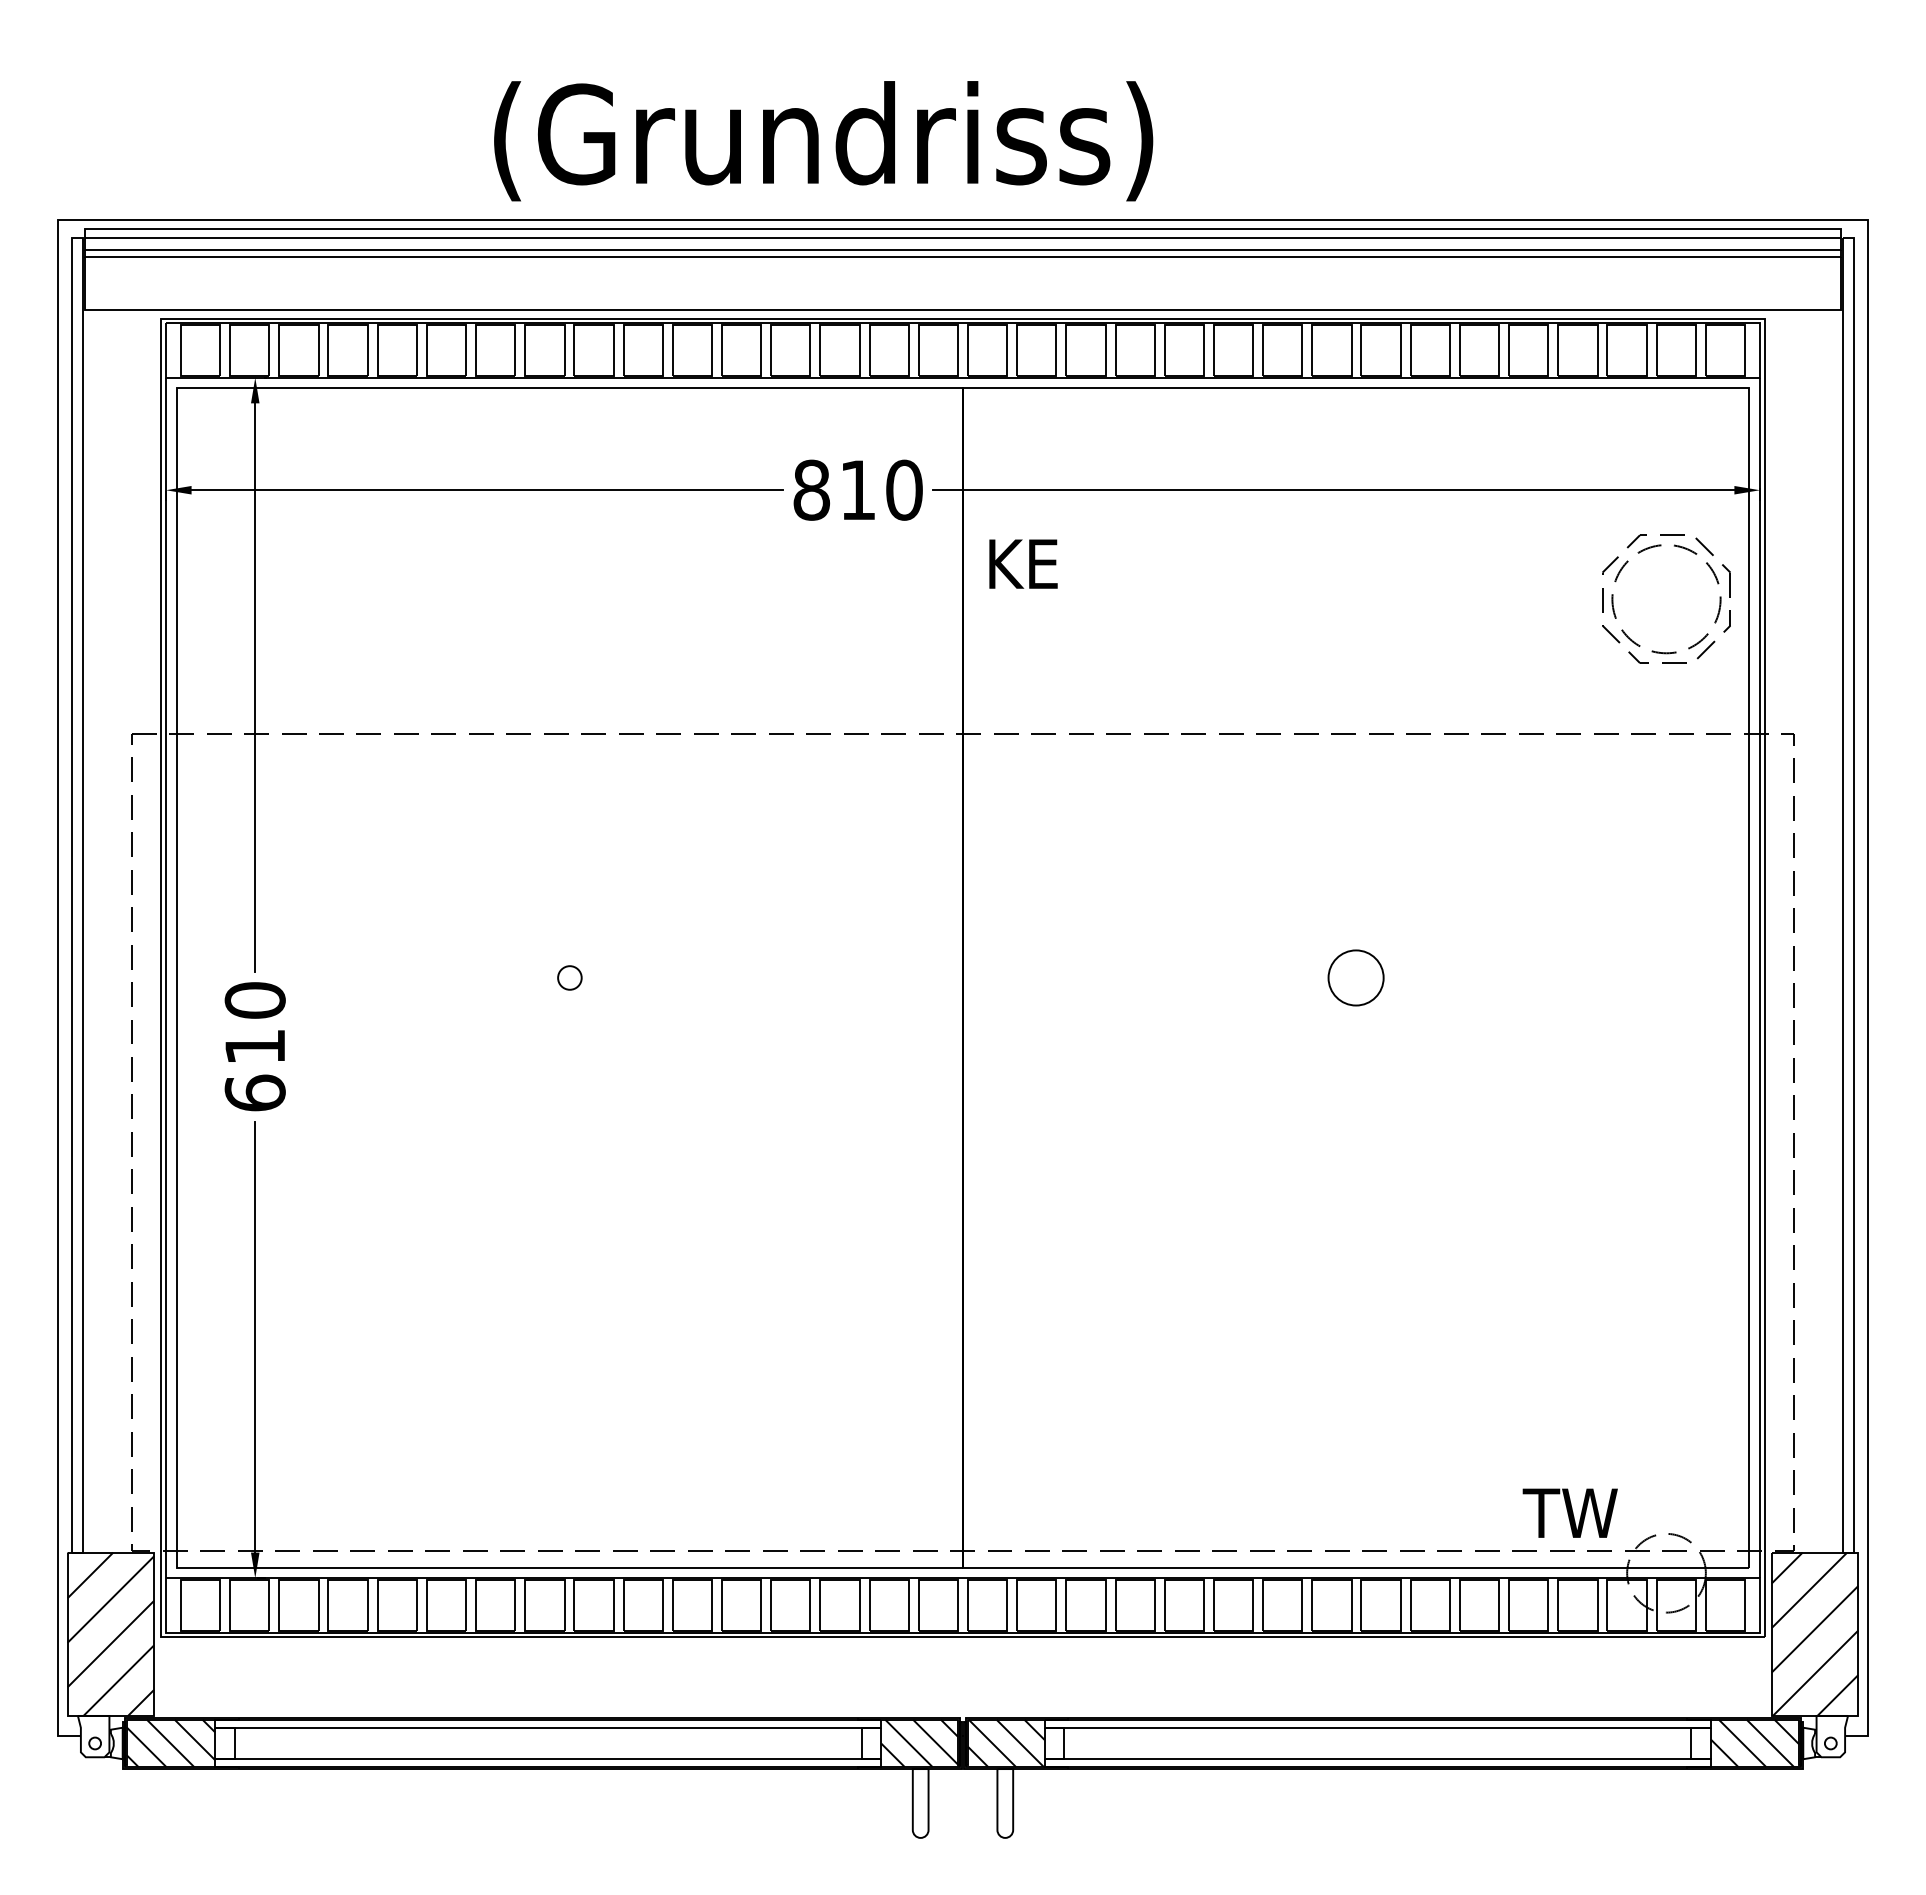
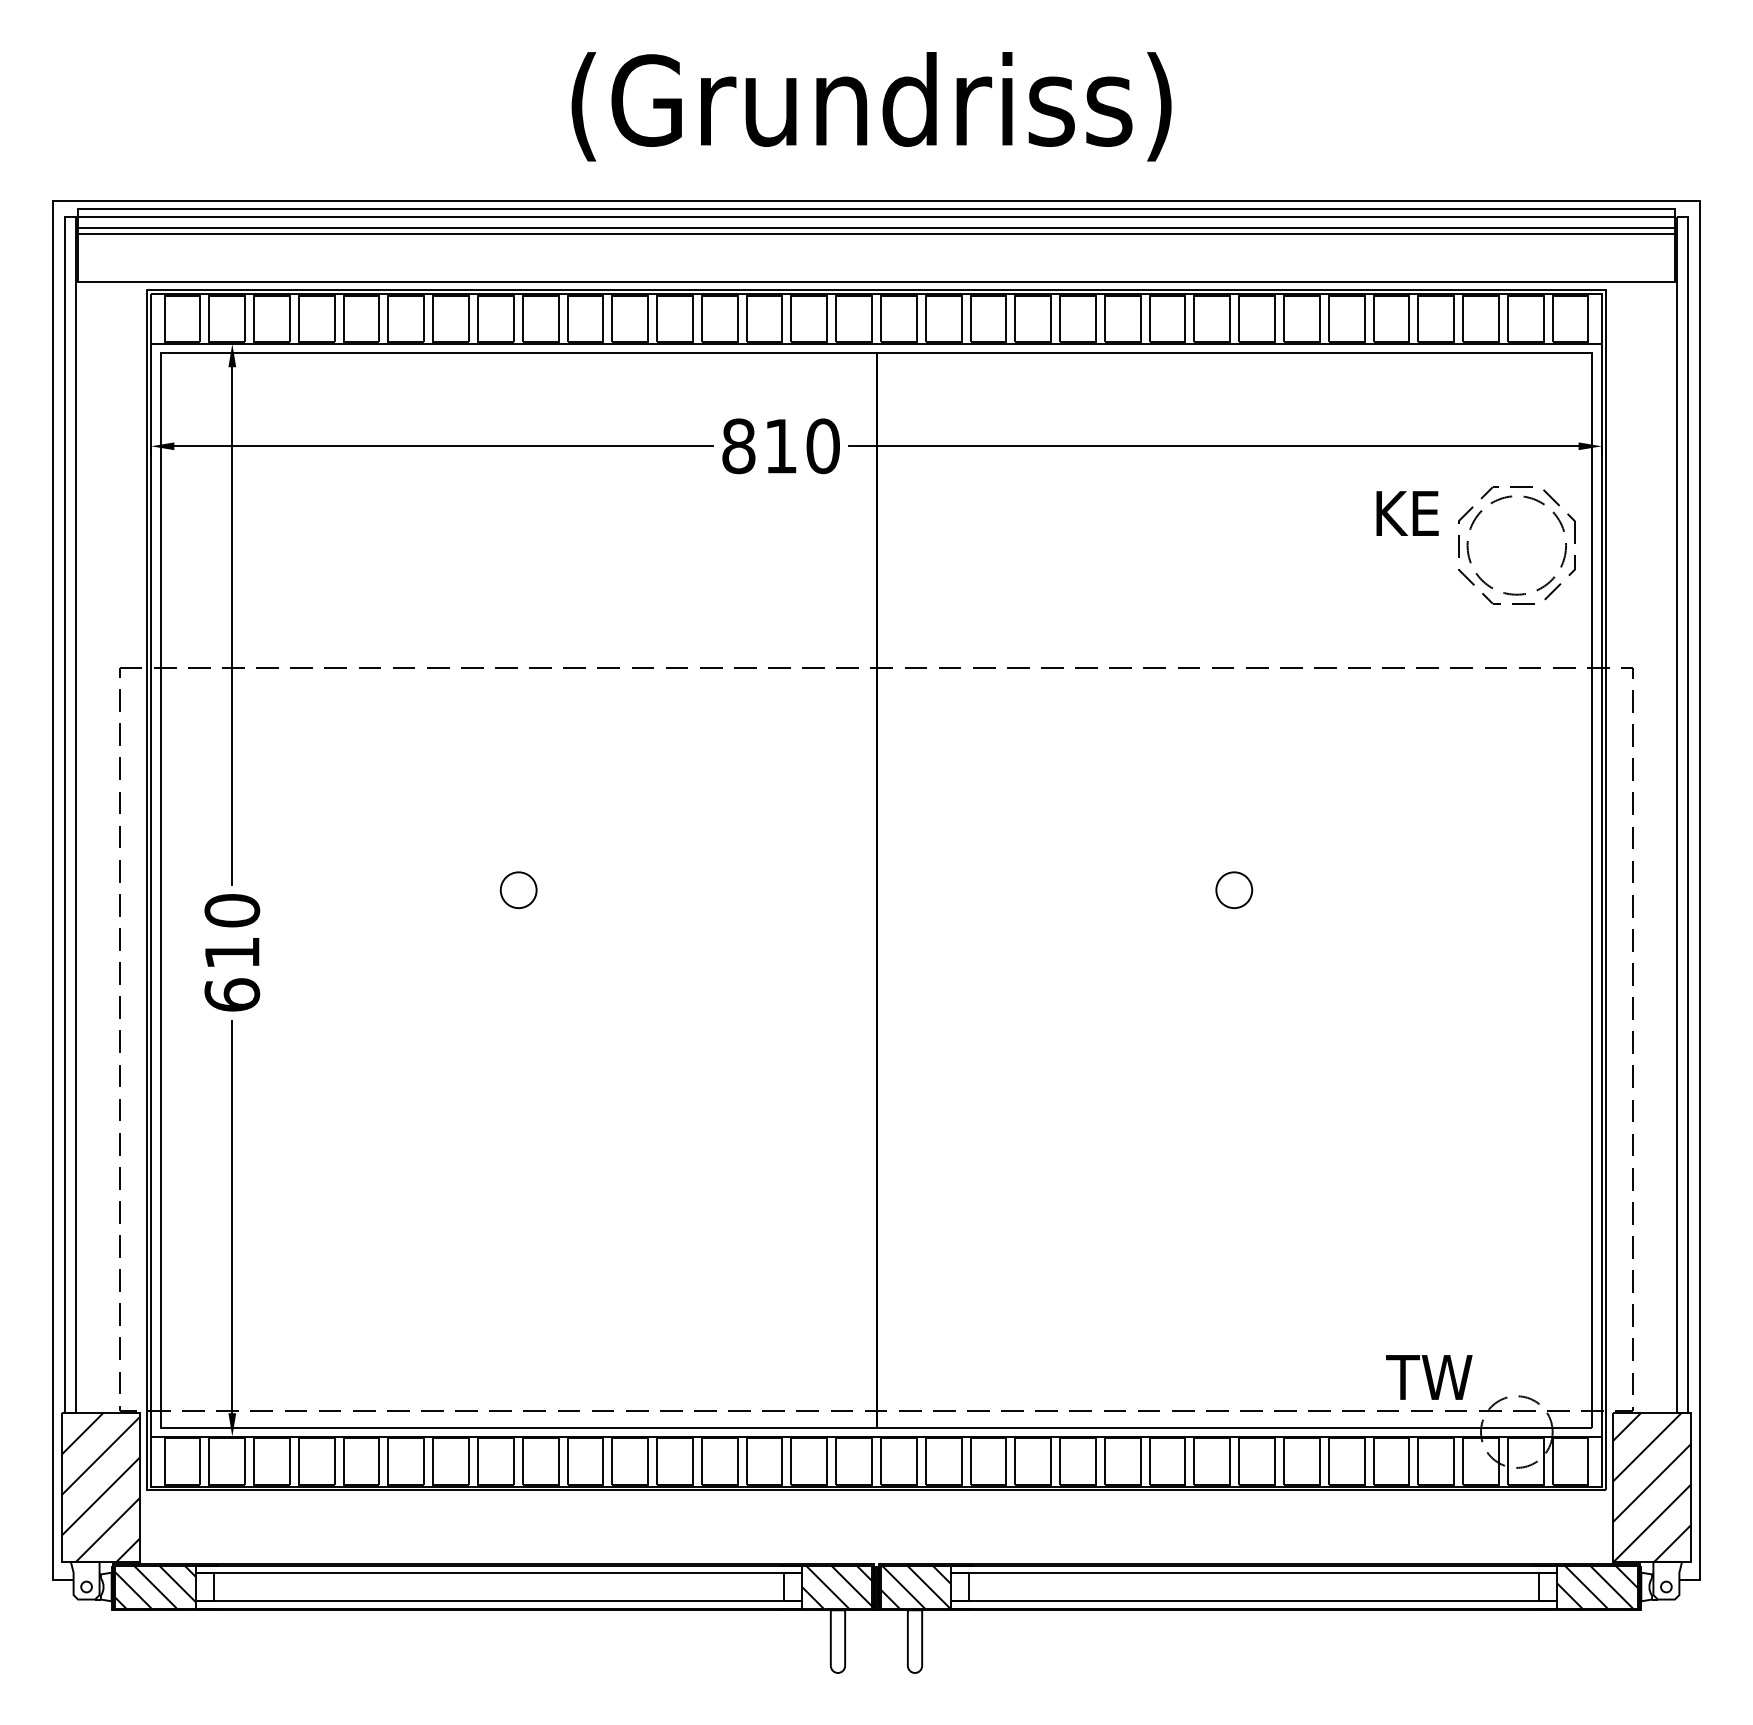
text: (823, 141) -> (871, 107), moved
text: (1023, 563) -> (1407, 512), moved
circle: (569, 977) -> (518, 889), size x1.67
circle: (1355, 977) -> (1233, 889), size x0.71

